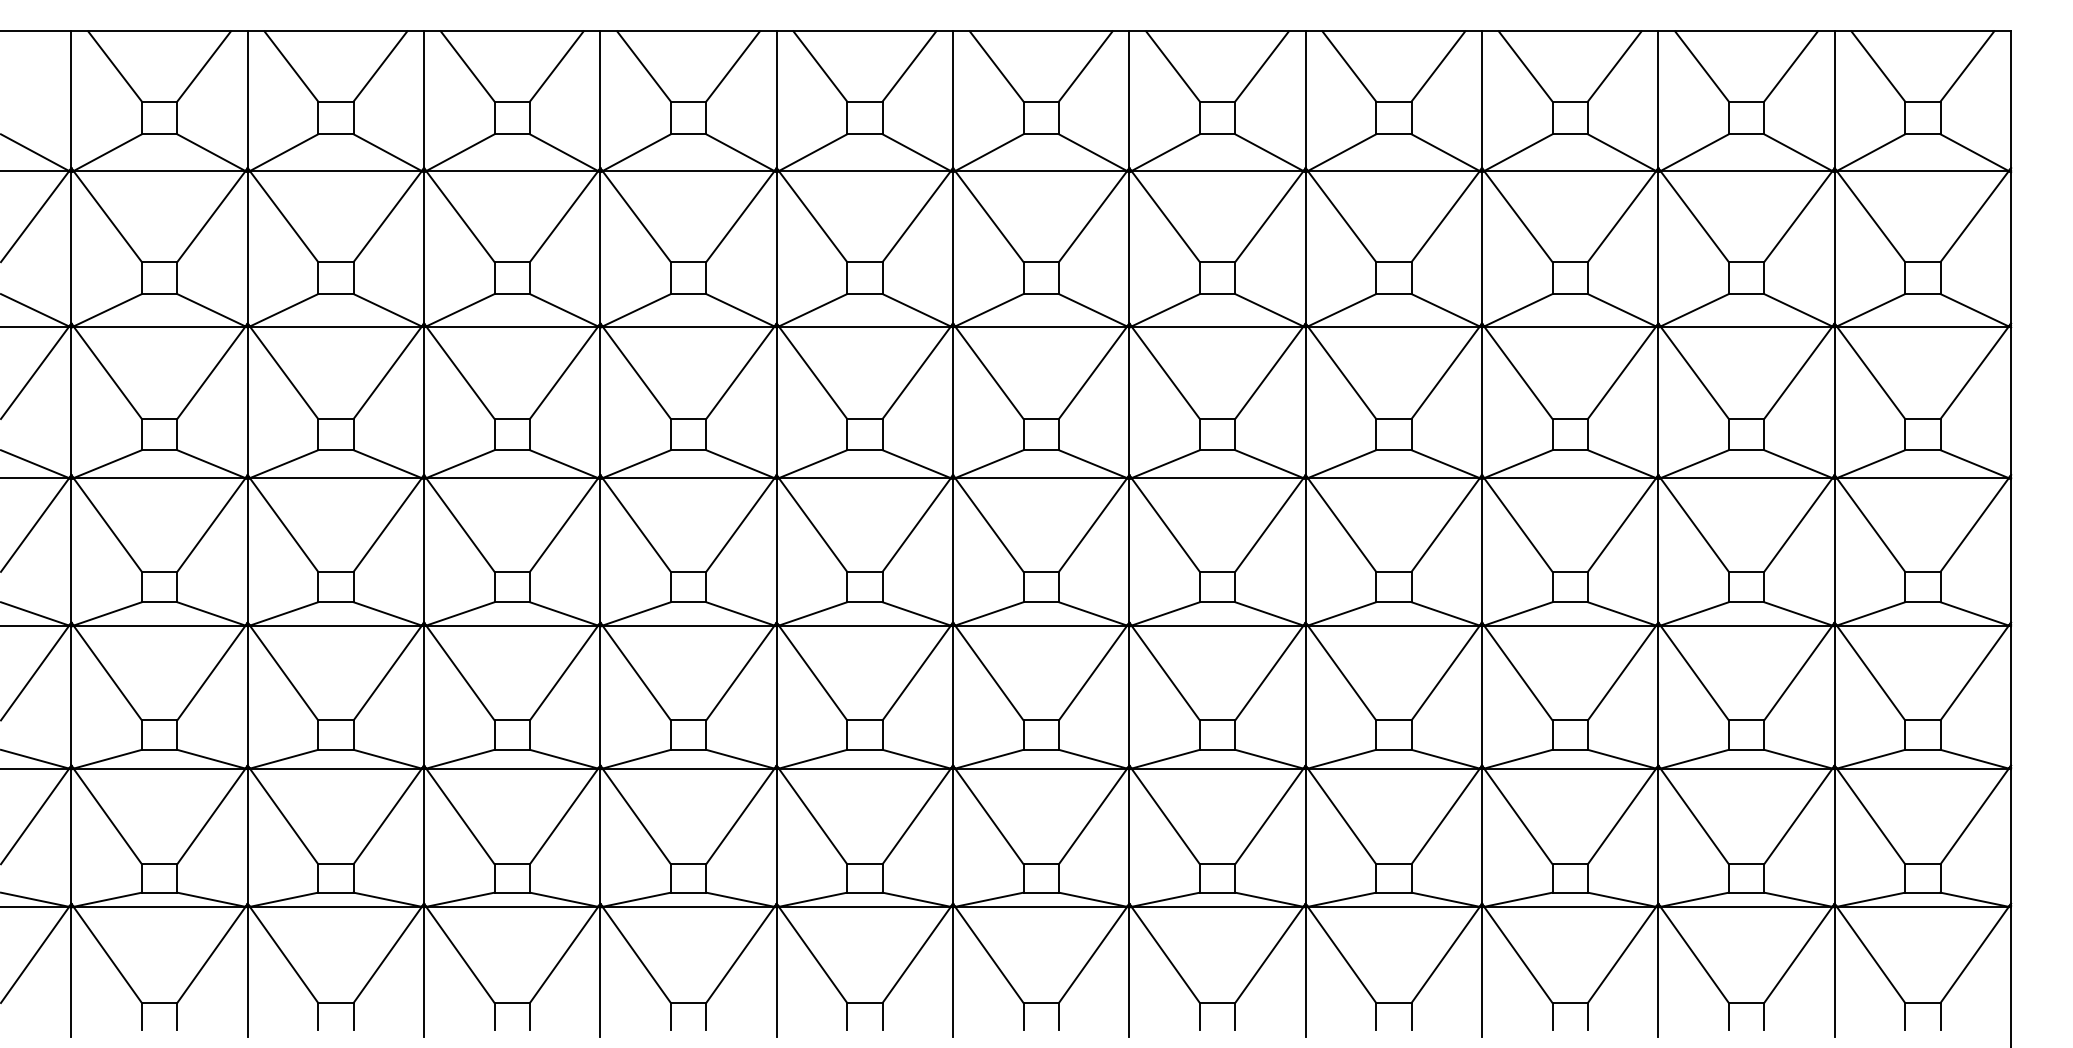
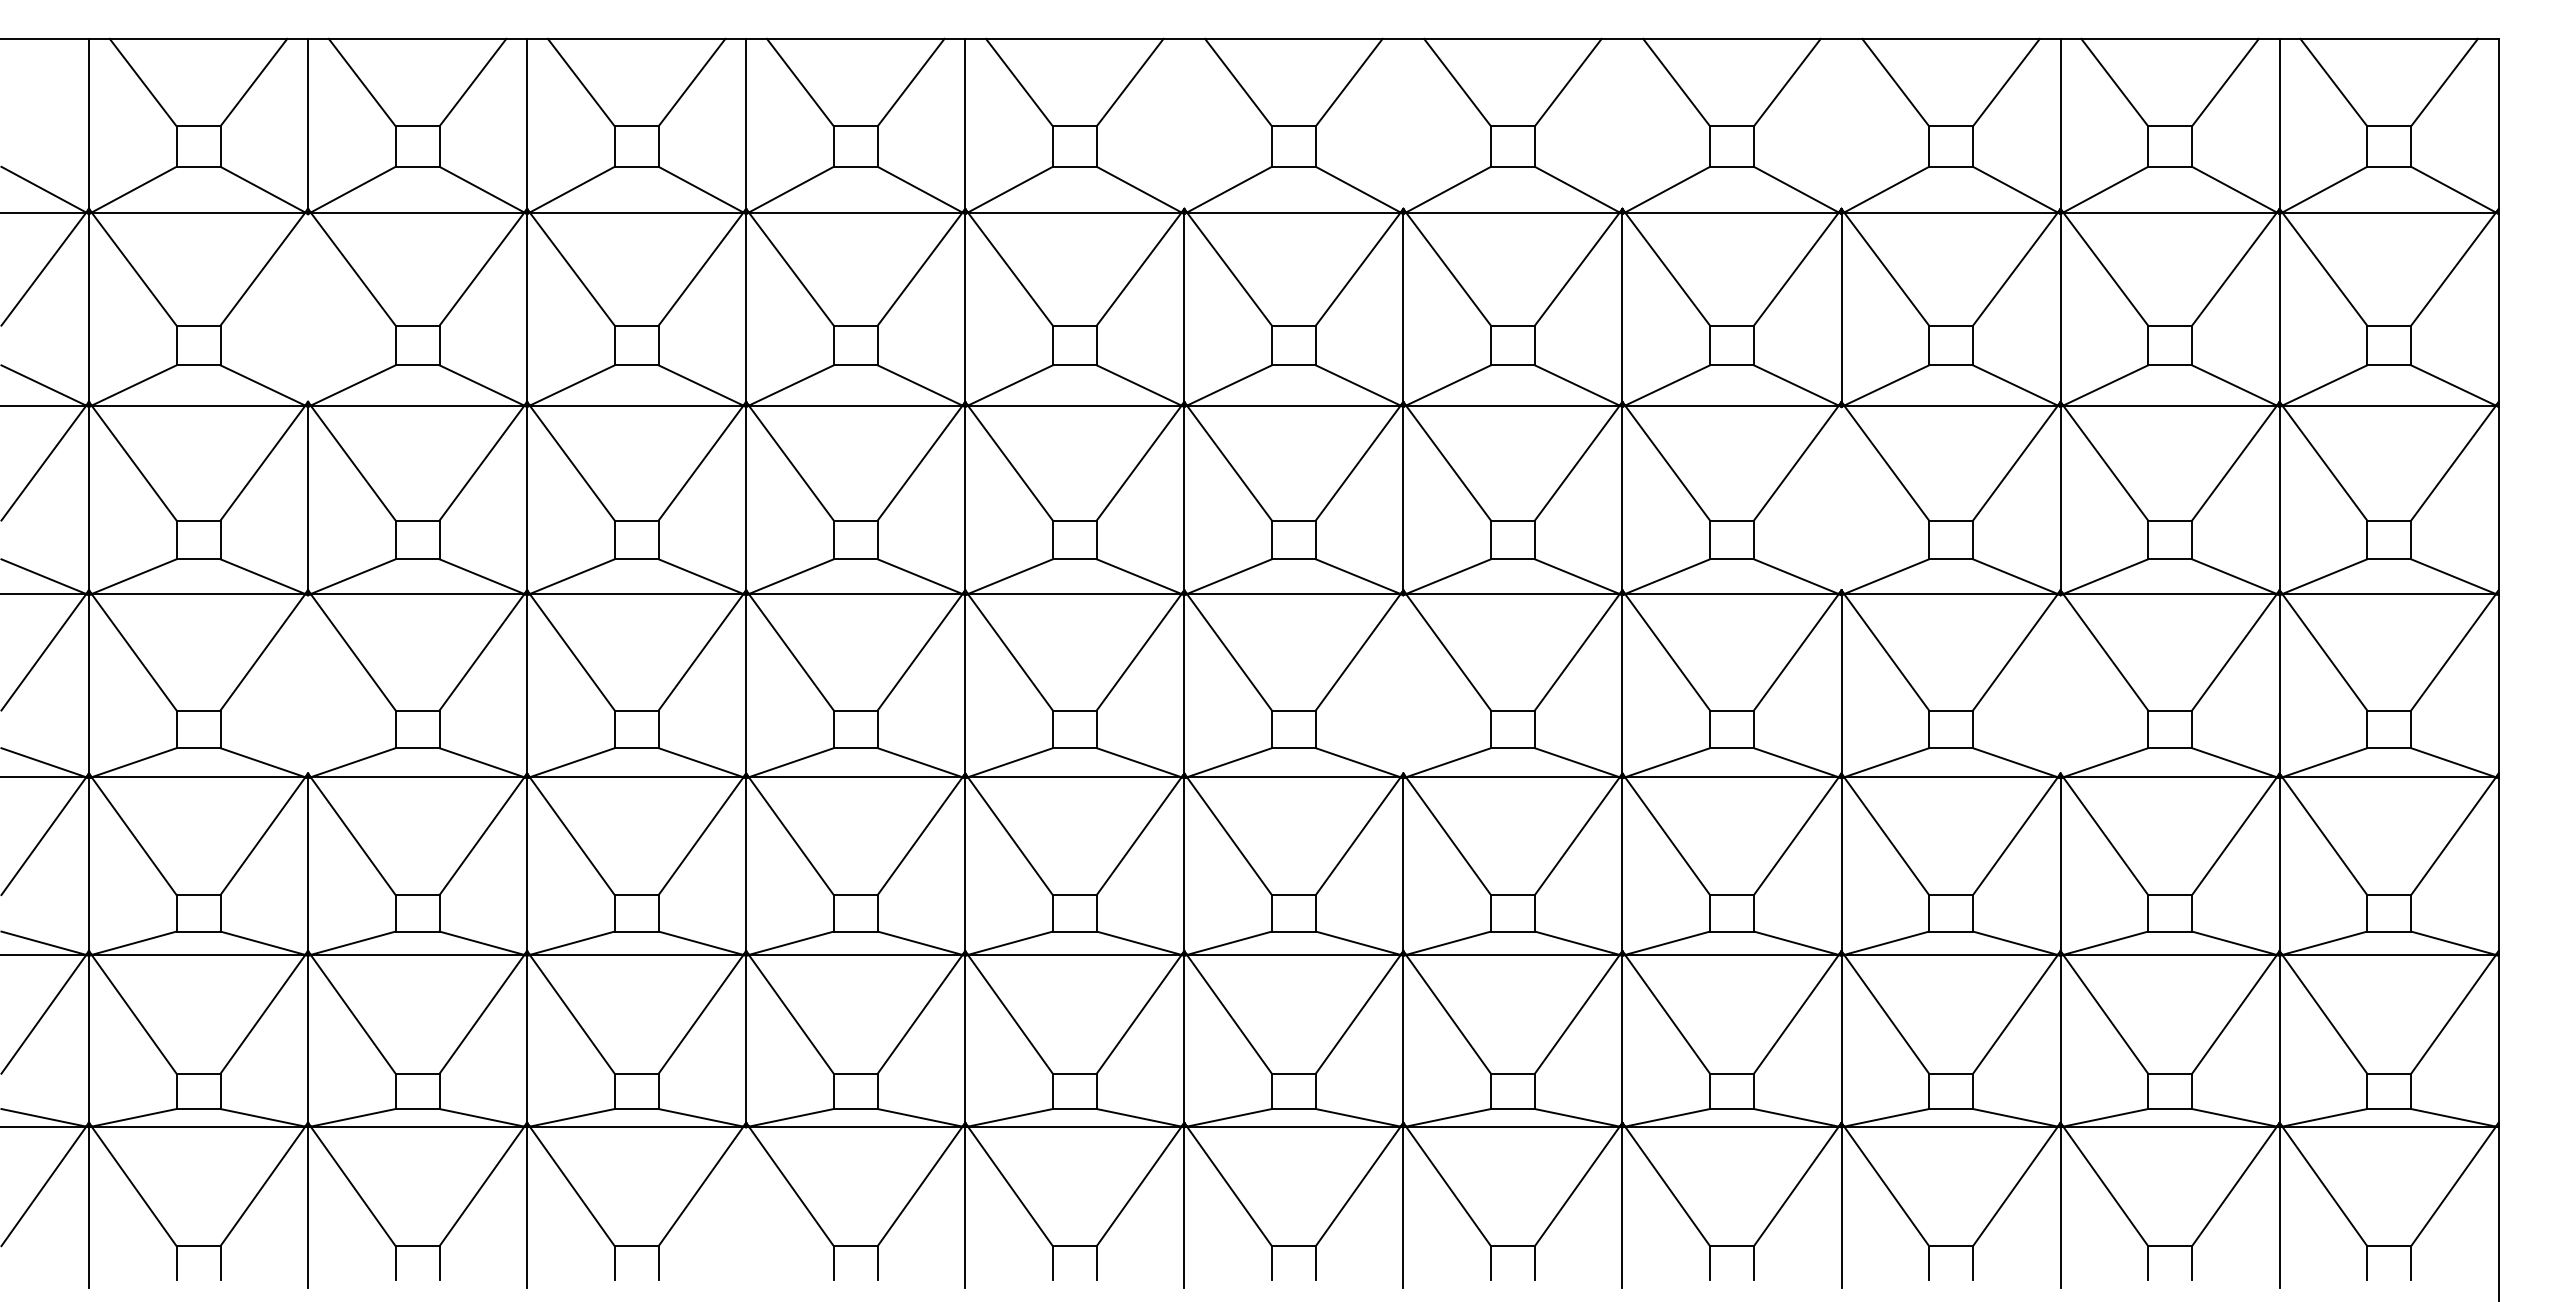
line: (953, 99) -> (1184, 123), removed
line: (1129, 99) -> (1403, 123), removed
line: (1305, 99) -> (1622, 123), removed
line: (1482, 99) -> (1841, 123), removed
line: (248, 247) -> (308, 307), removed
line: (1482, 401) -> (1841, 498), removed
line: (248, 550) -> (308, 684), removed
line: (1129, 550) -> (1403, 684), removed
line: (1658, 550) -> (2060, 684), removed
line: (600, 971) -> (746, 1207), removed

